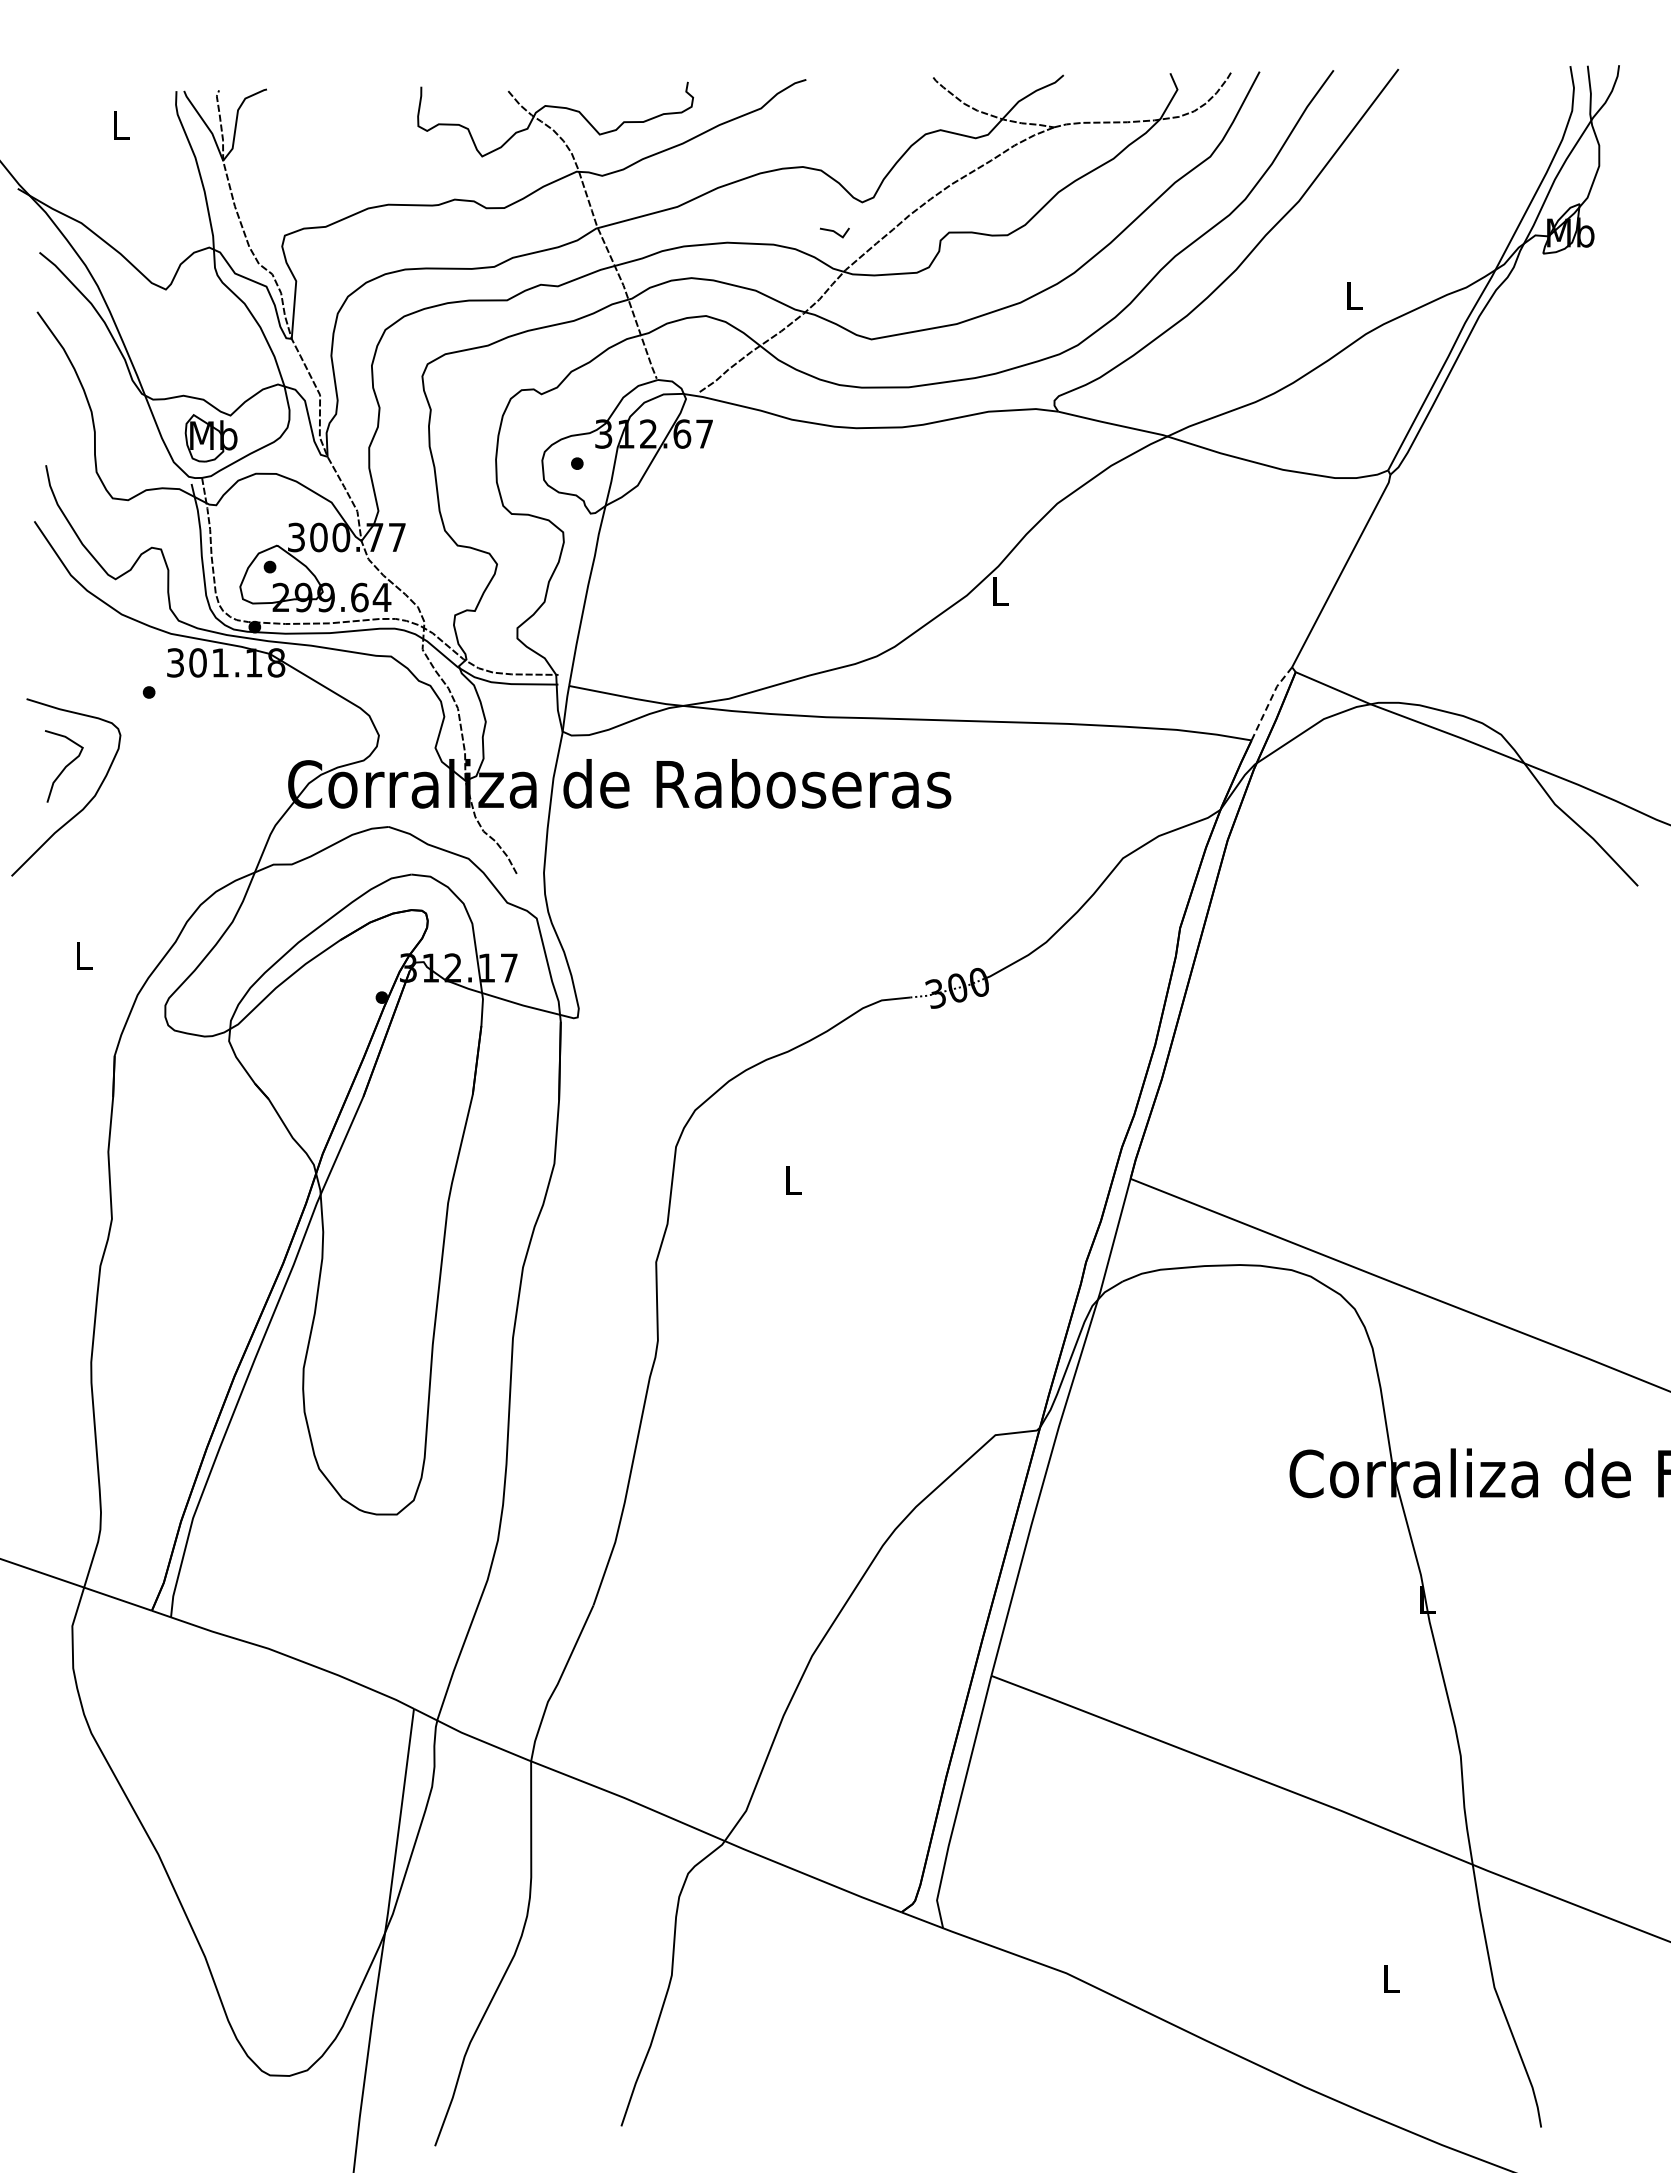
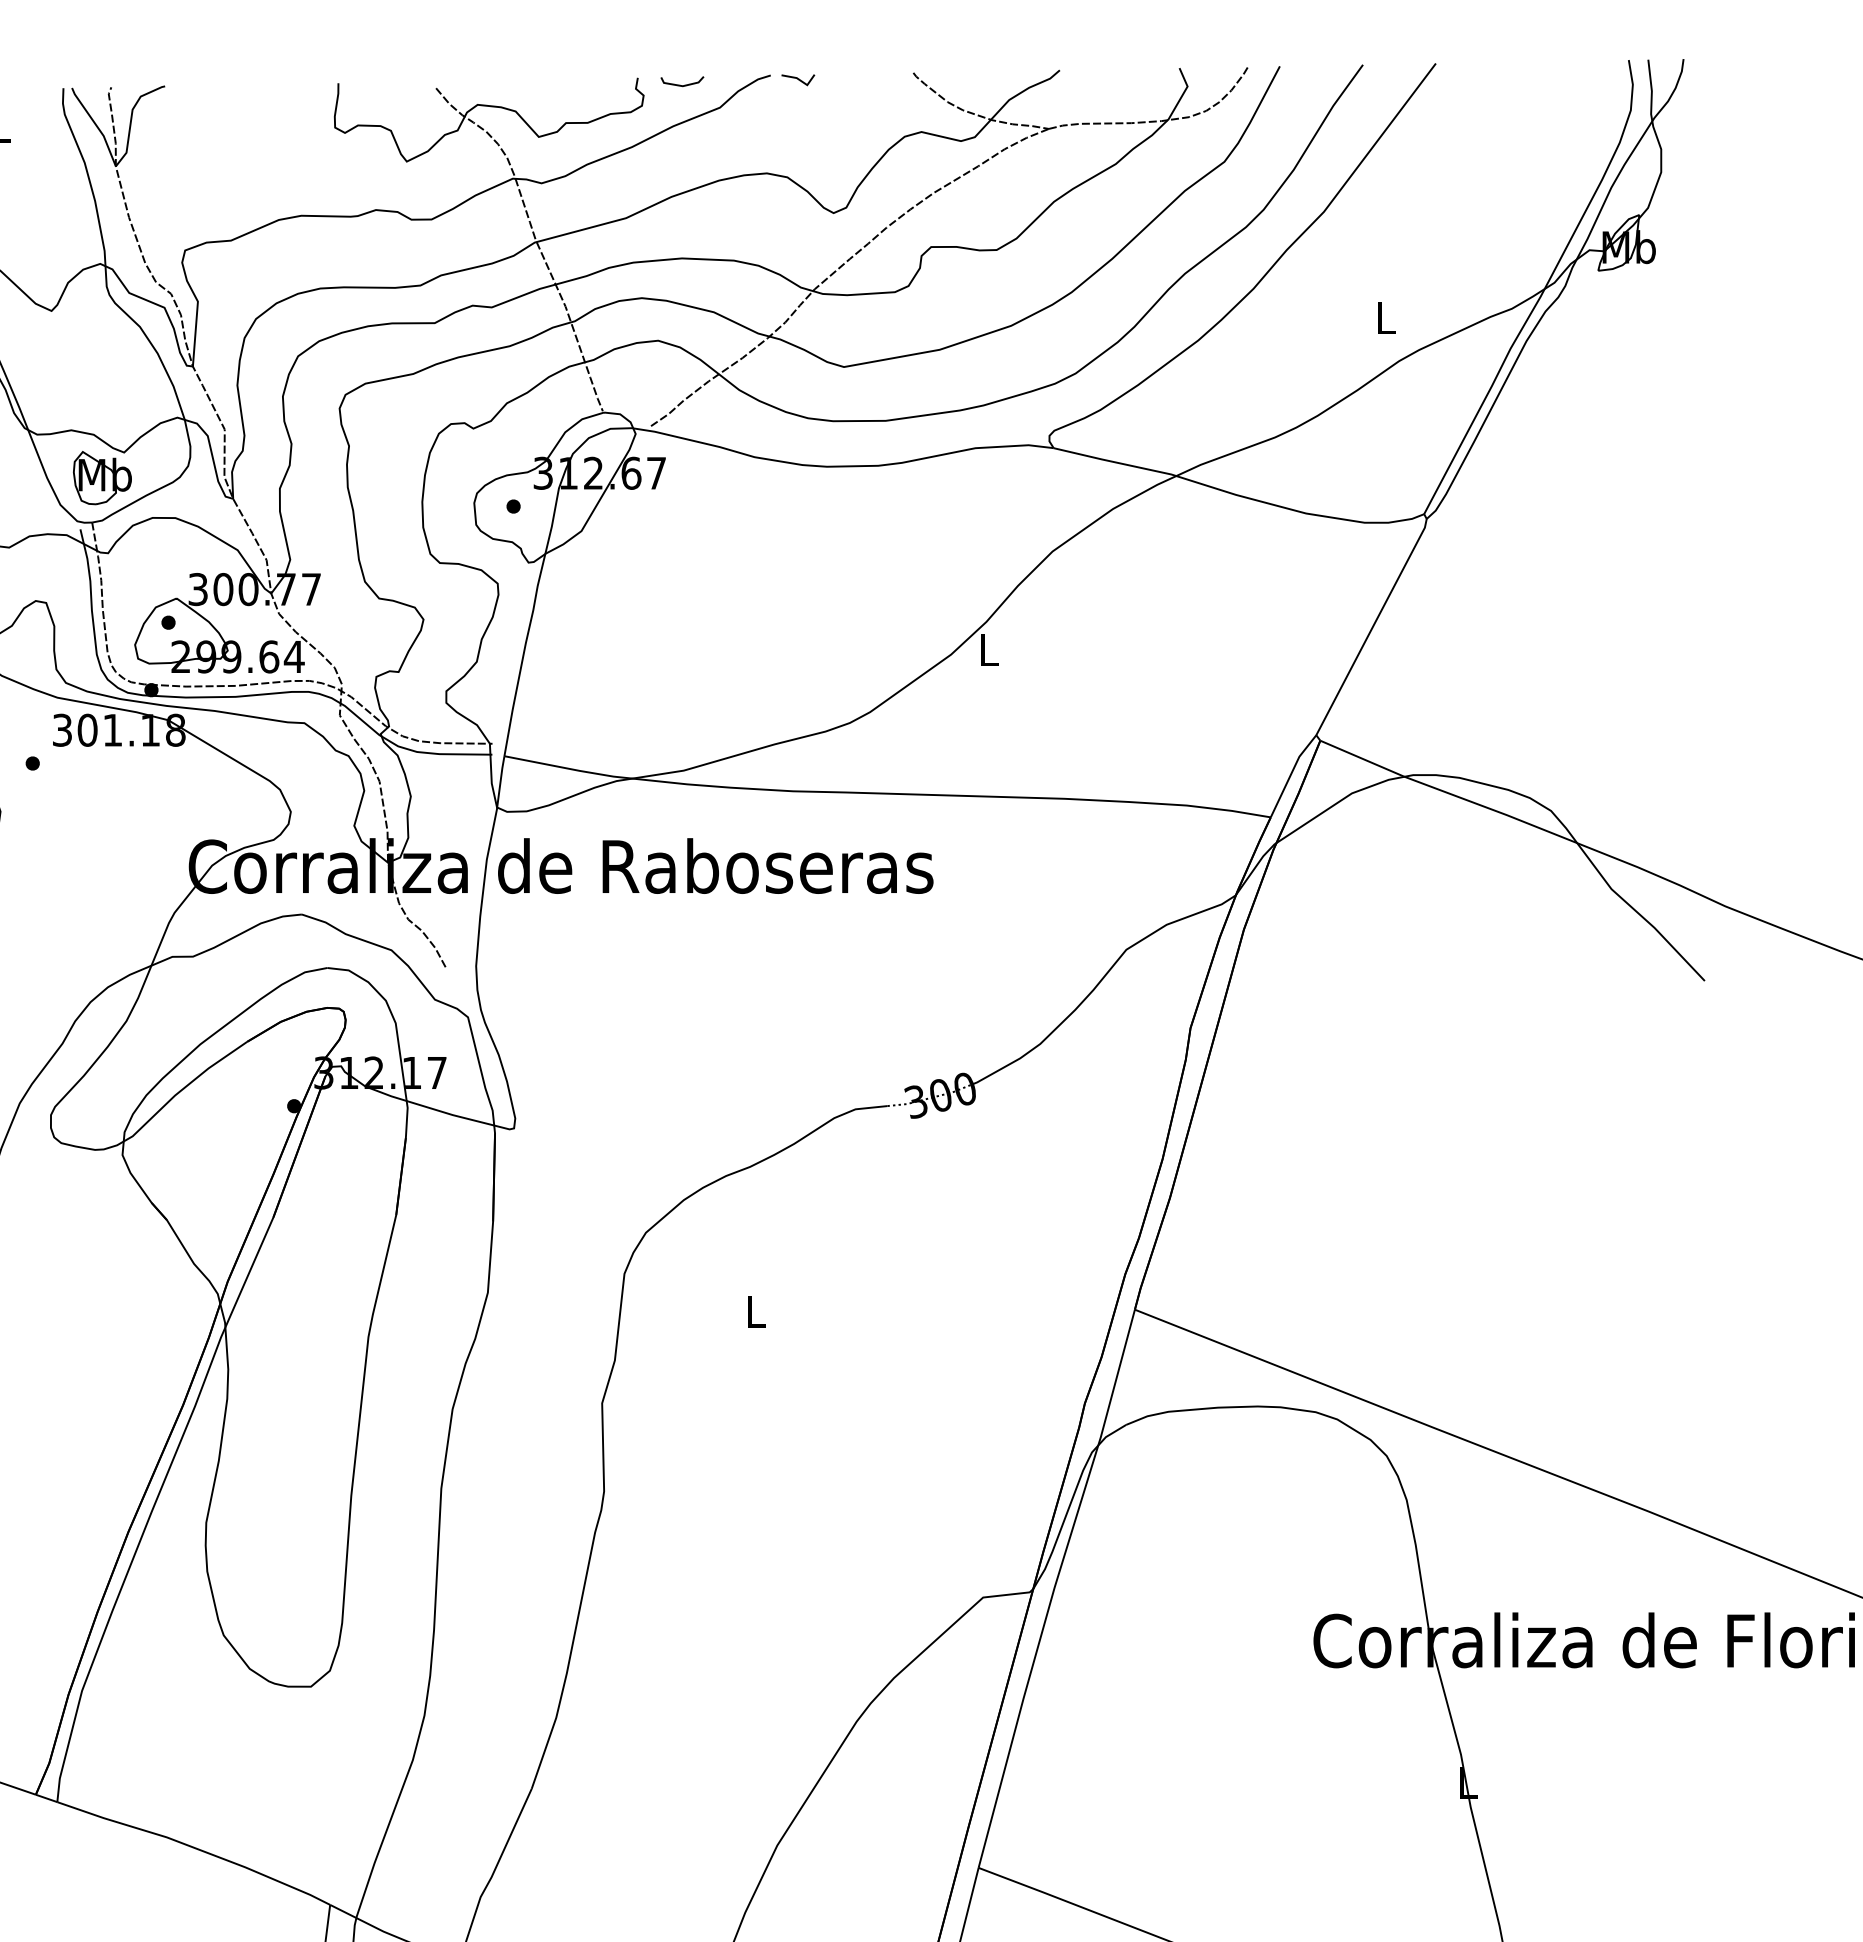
line: (727, 88) -> (682, 85), added
line: (834, 232) -> (797, 79), moved
line: (1269, 701) -> (1290, 773), dashed -> solid

